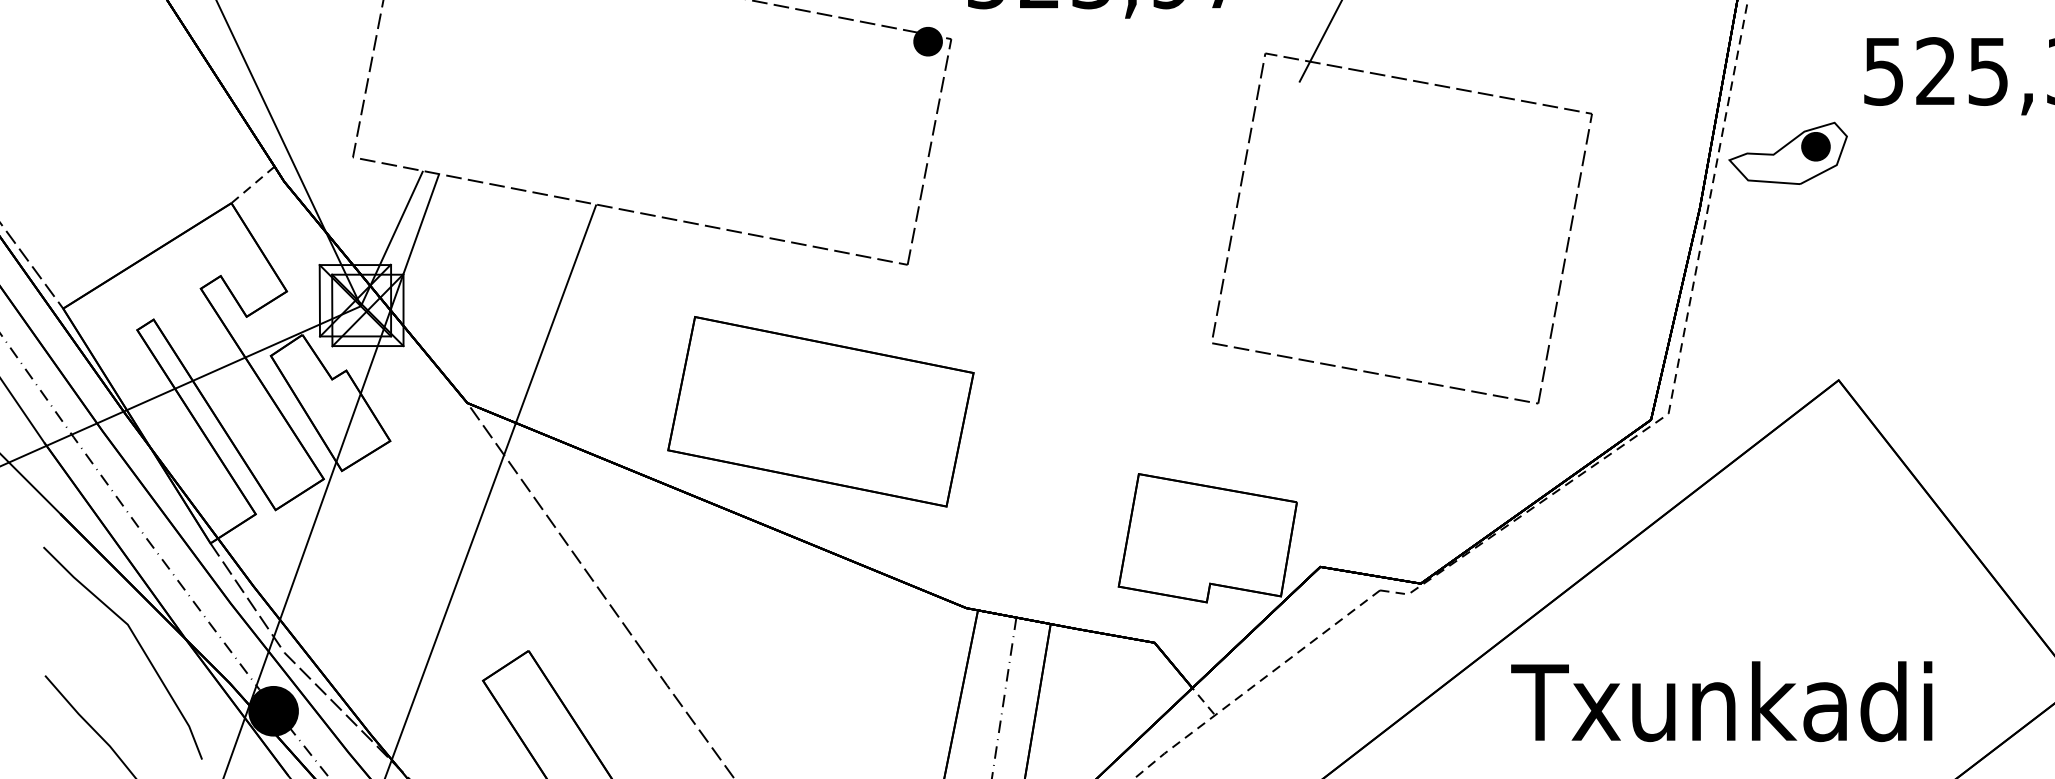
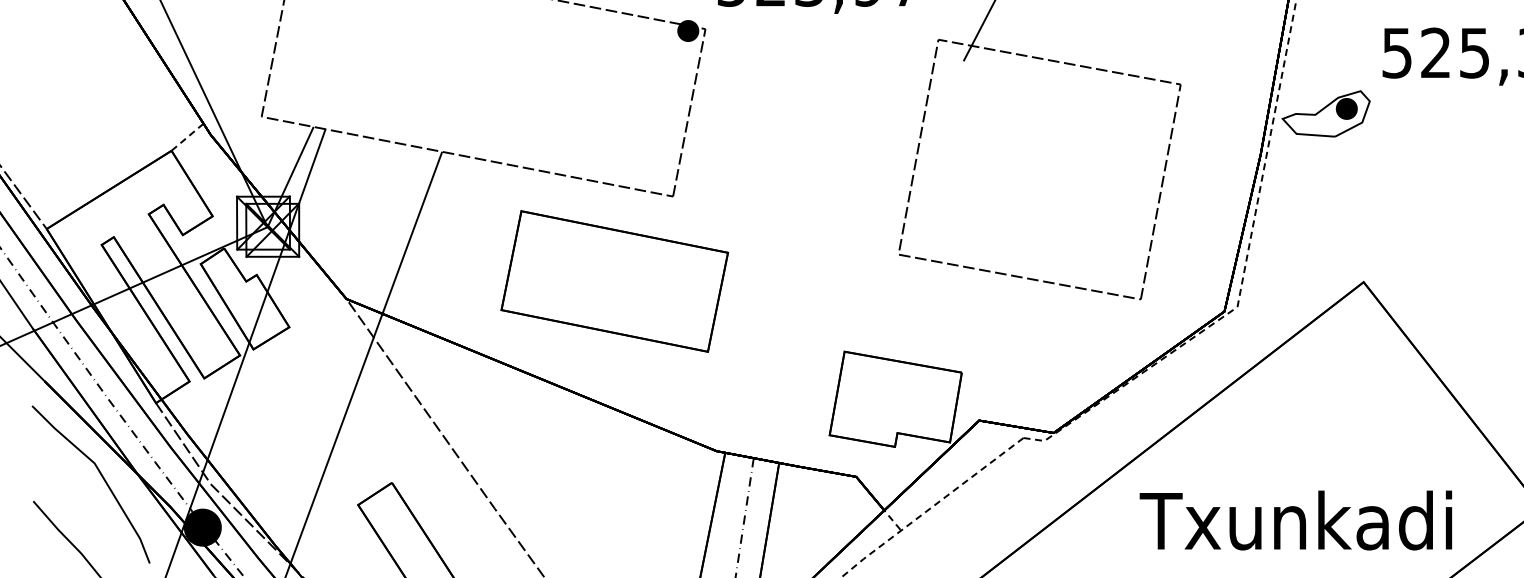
part: (820, 411) -> (614, 281), moved
text: (1721, 701) -> (1295, 520), moved

